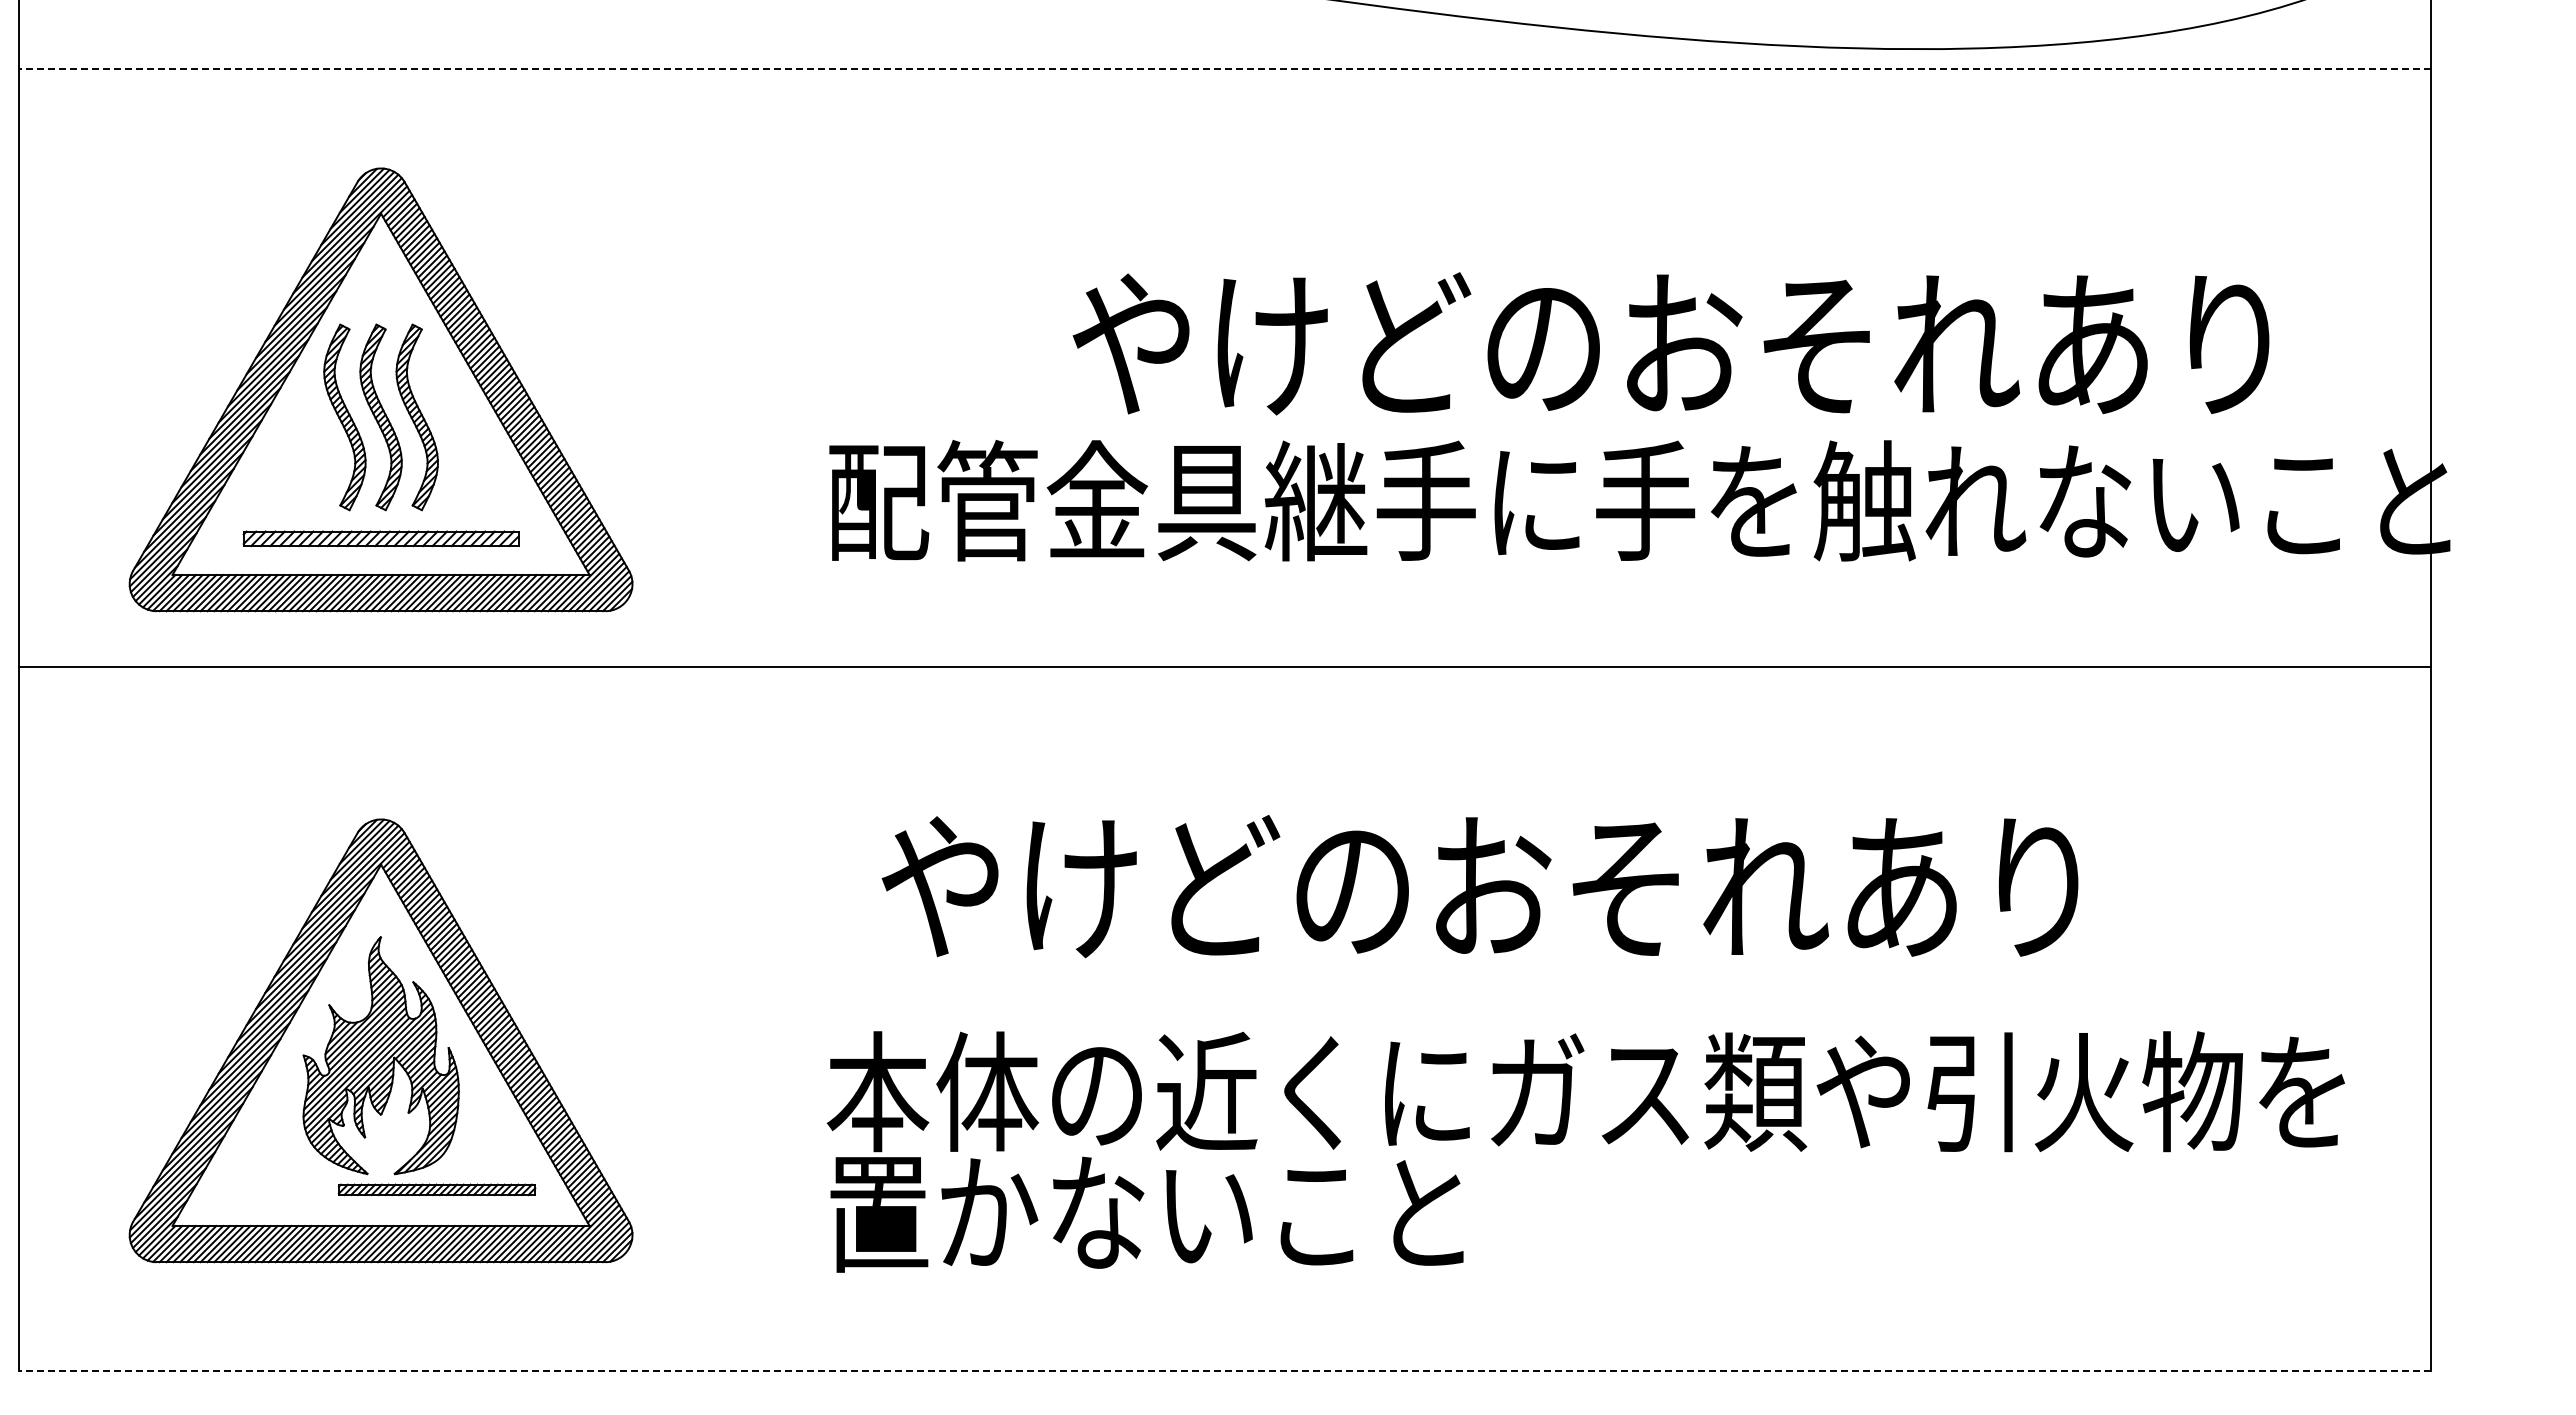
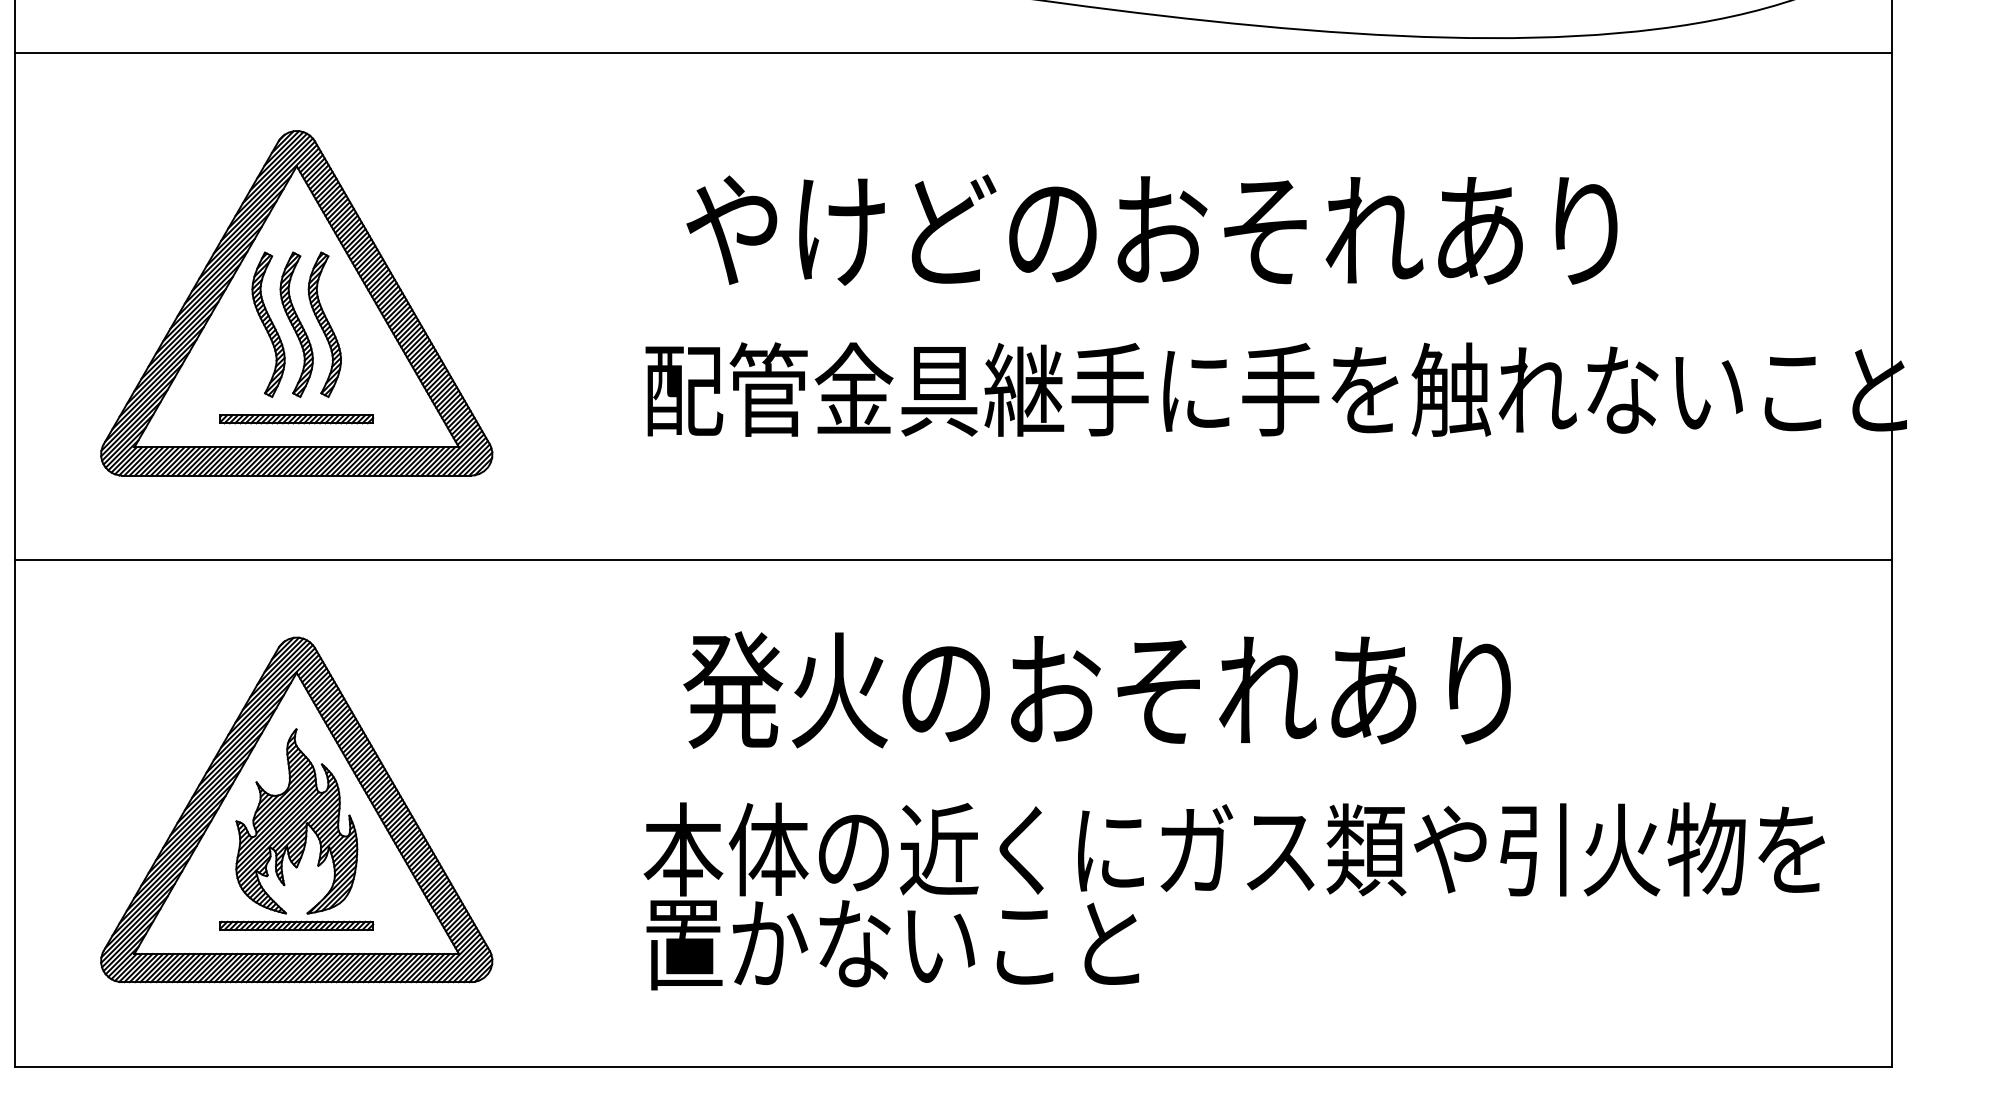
line: (1224, 68) -> (953, 53), dashed -> solid
text: (1670, 343) -> (1151, 229), moved
part: (380, 538) -> (296, 418), size x0.71
line: (1224, 666) -> (953, 559), moved
text: (1477, 886) -> (1149, 689), やけどのおそれあり -> 発火のおそれあり
part: (436, 1189) -> (296, 925), moved
line: (1224, 1370) -> (953, 1066), dashed -> solid

